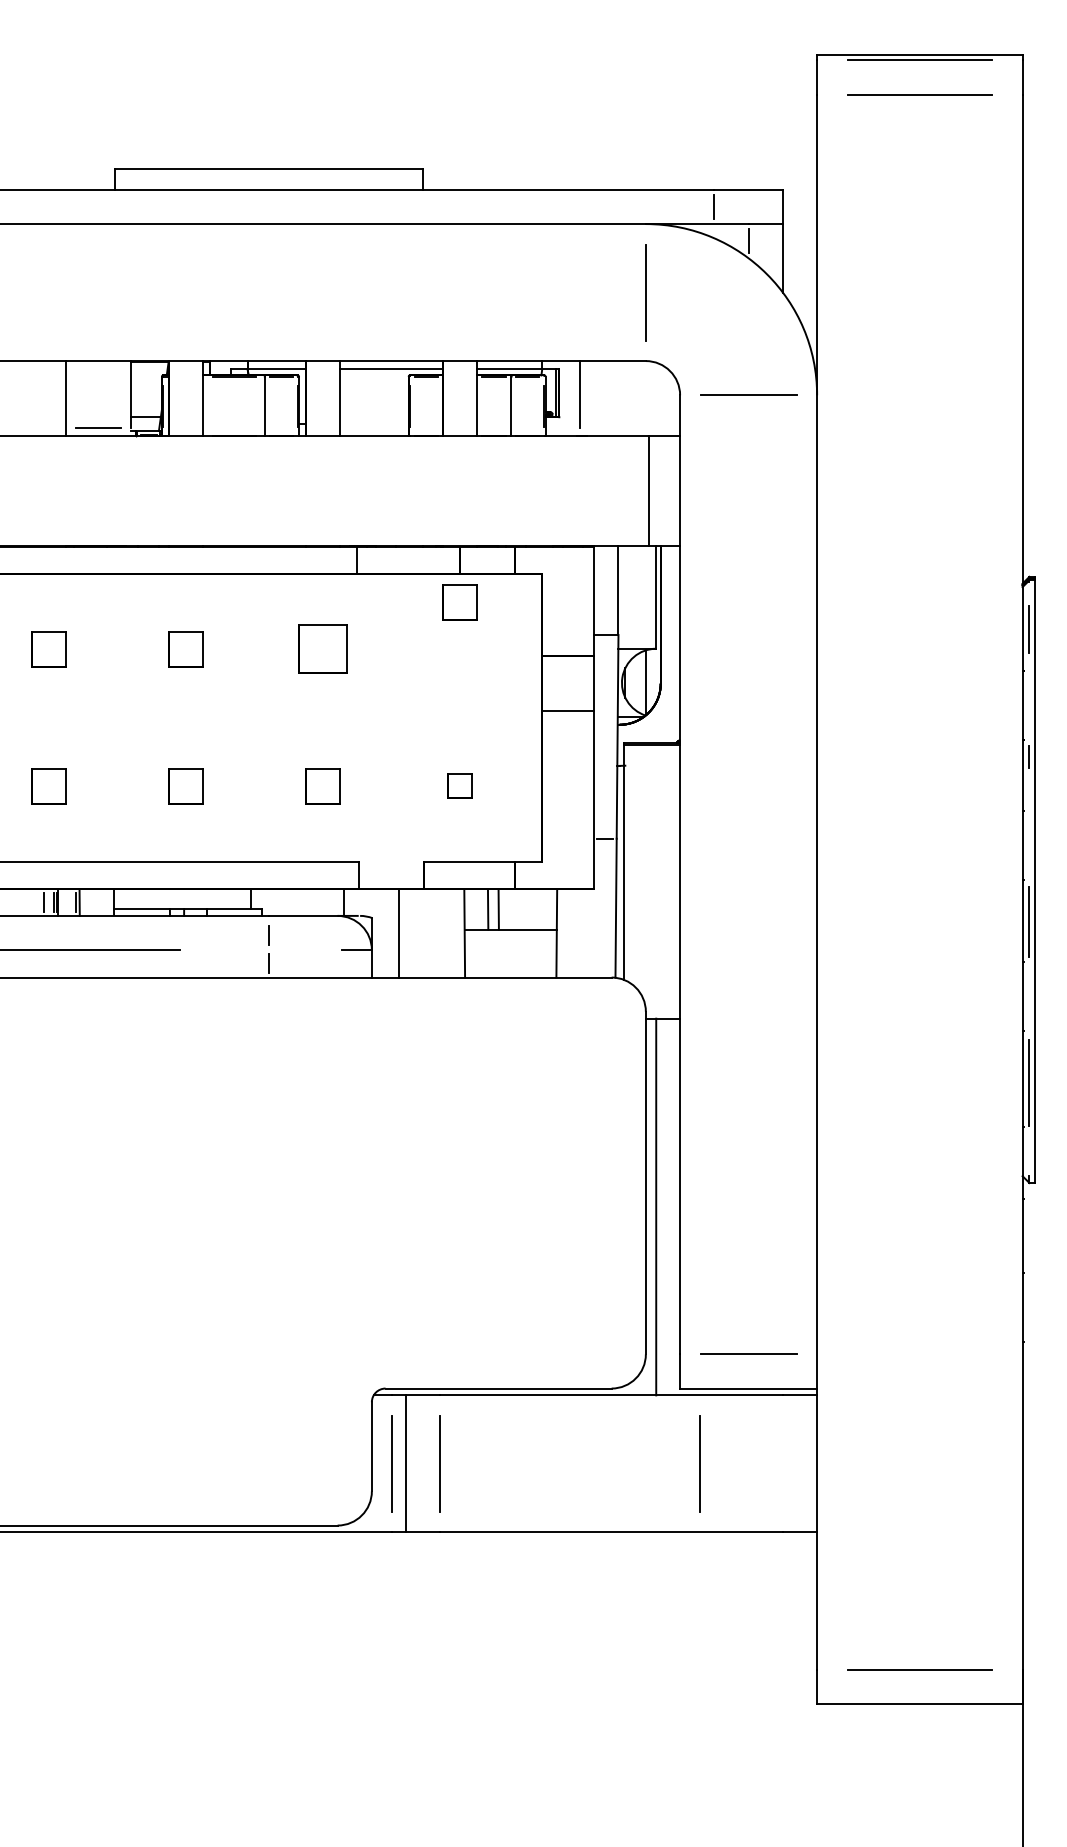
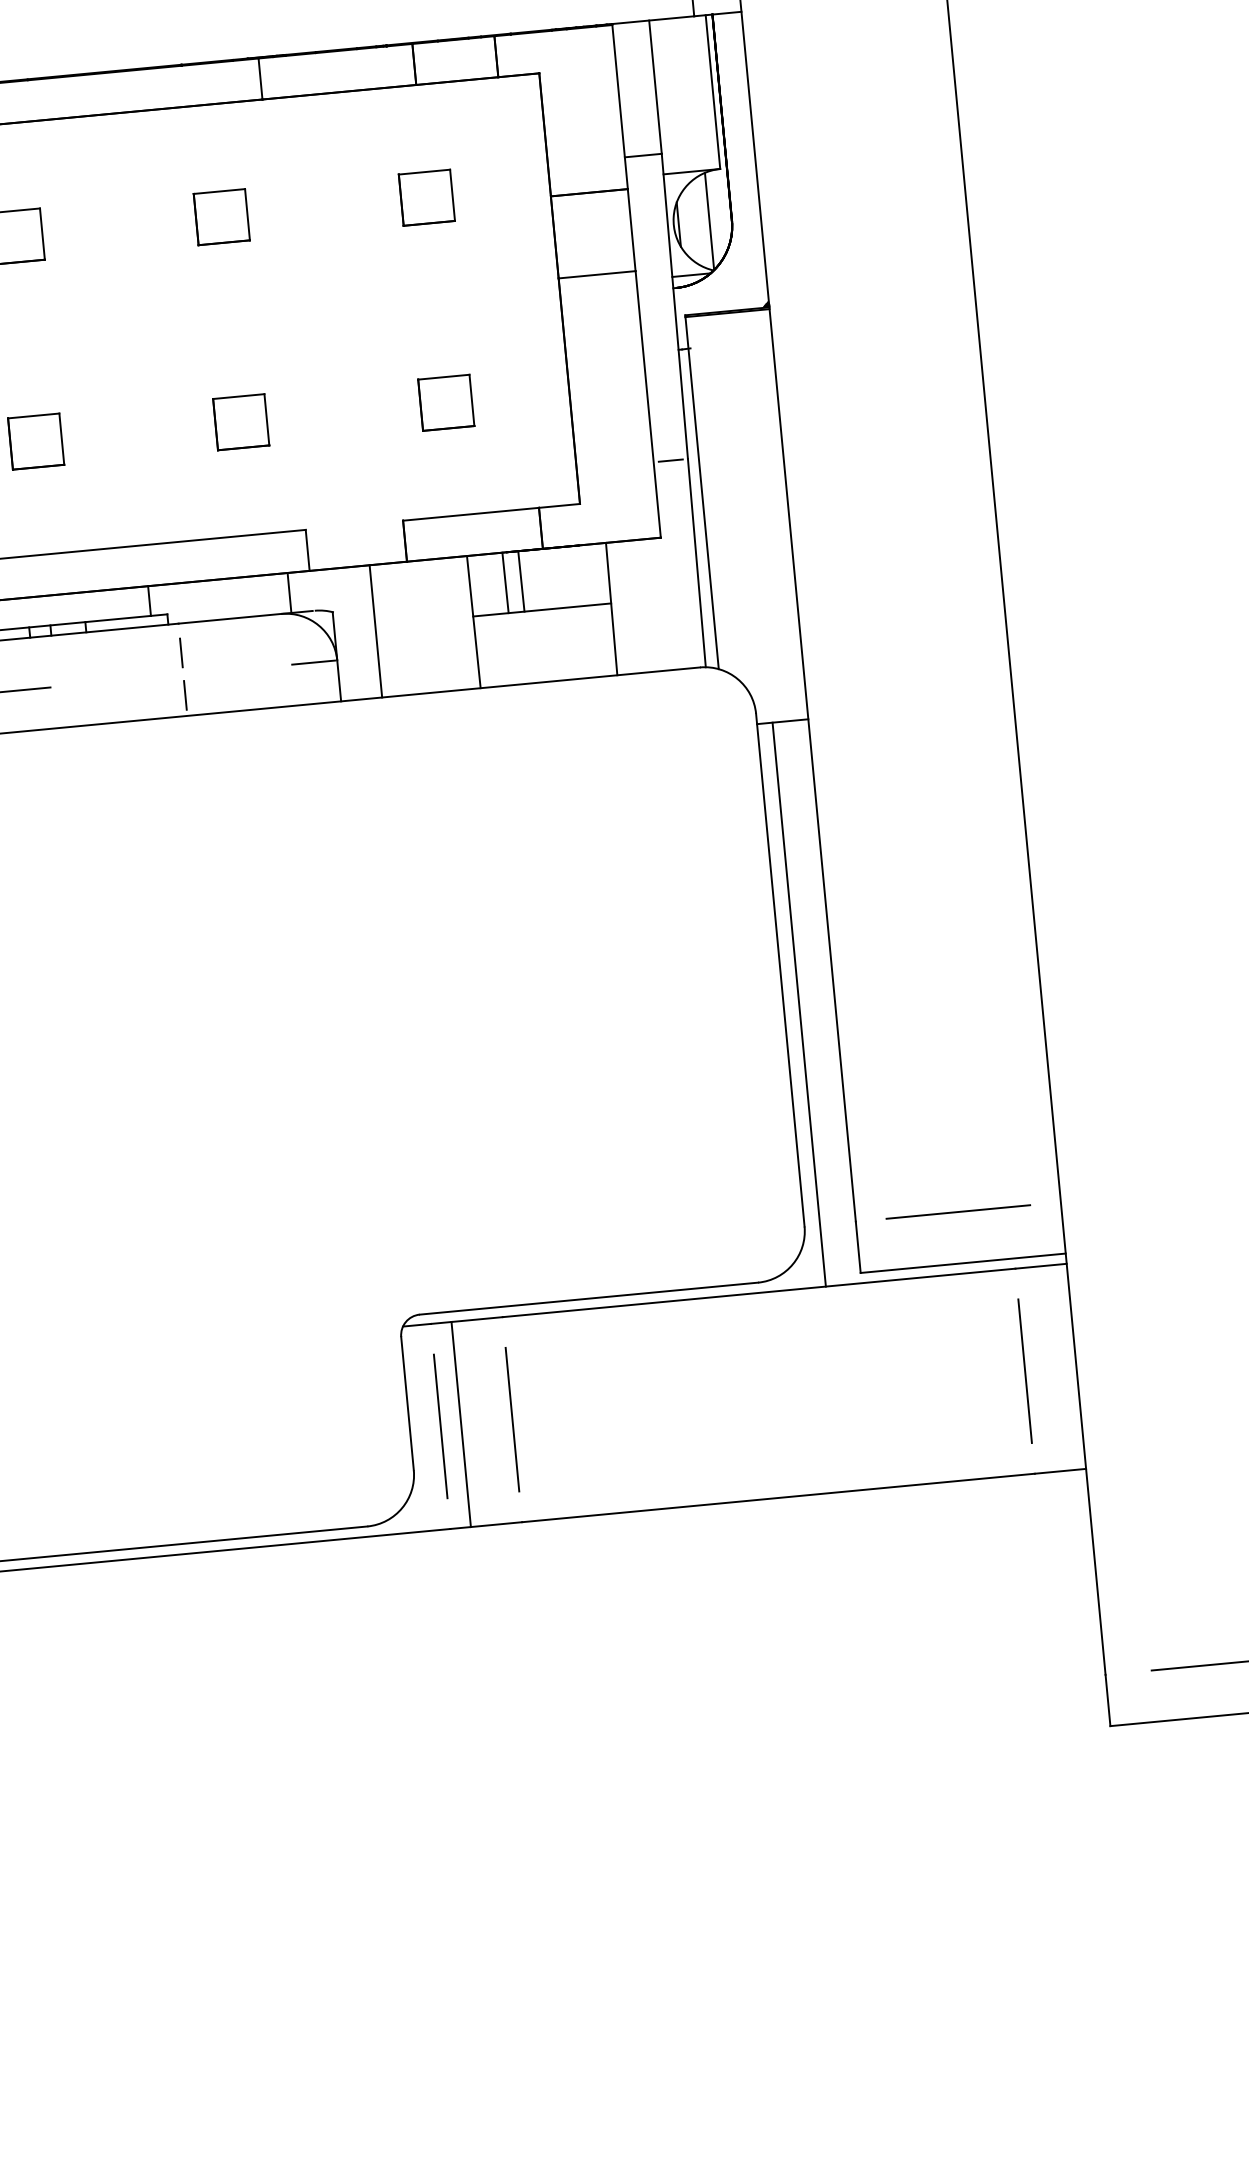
part: (459, 602) -> (425, 197), moved
part: (322, 649) -> (220, 217), size x0.71
part: (459, 786) -> (445, 403), size x1.43
line: (699, 1463) -> (1024, 1370), moved

